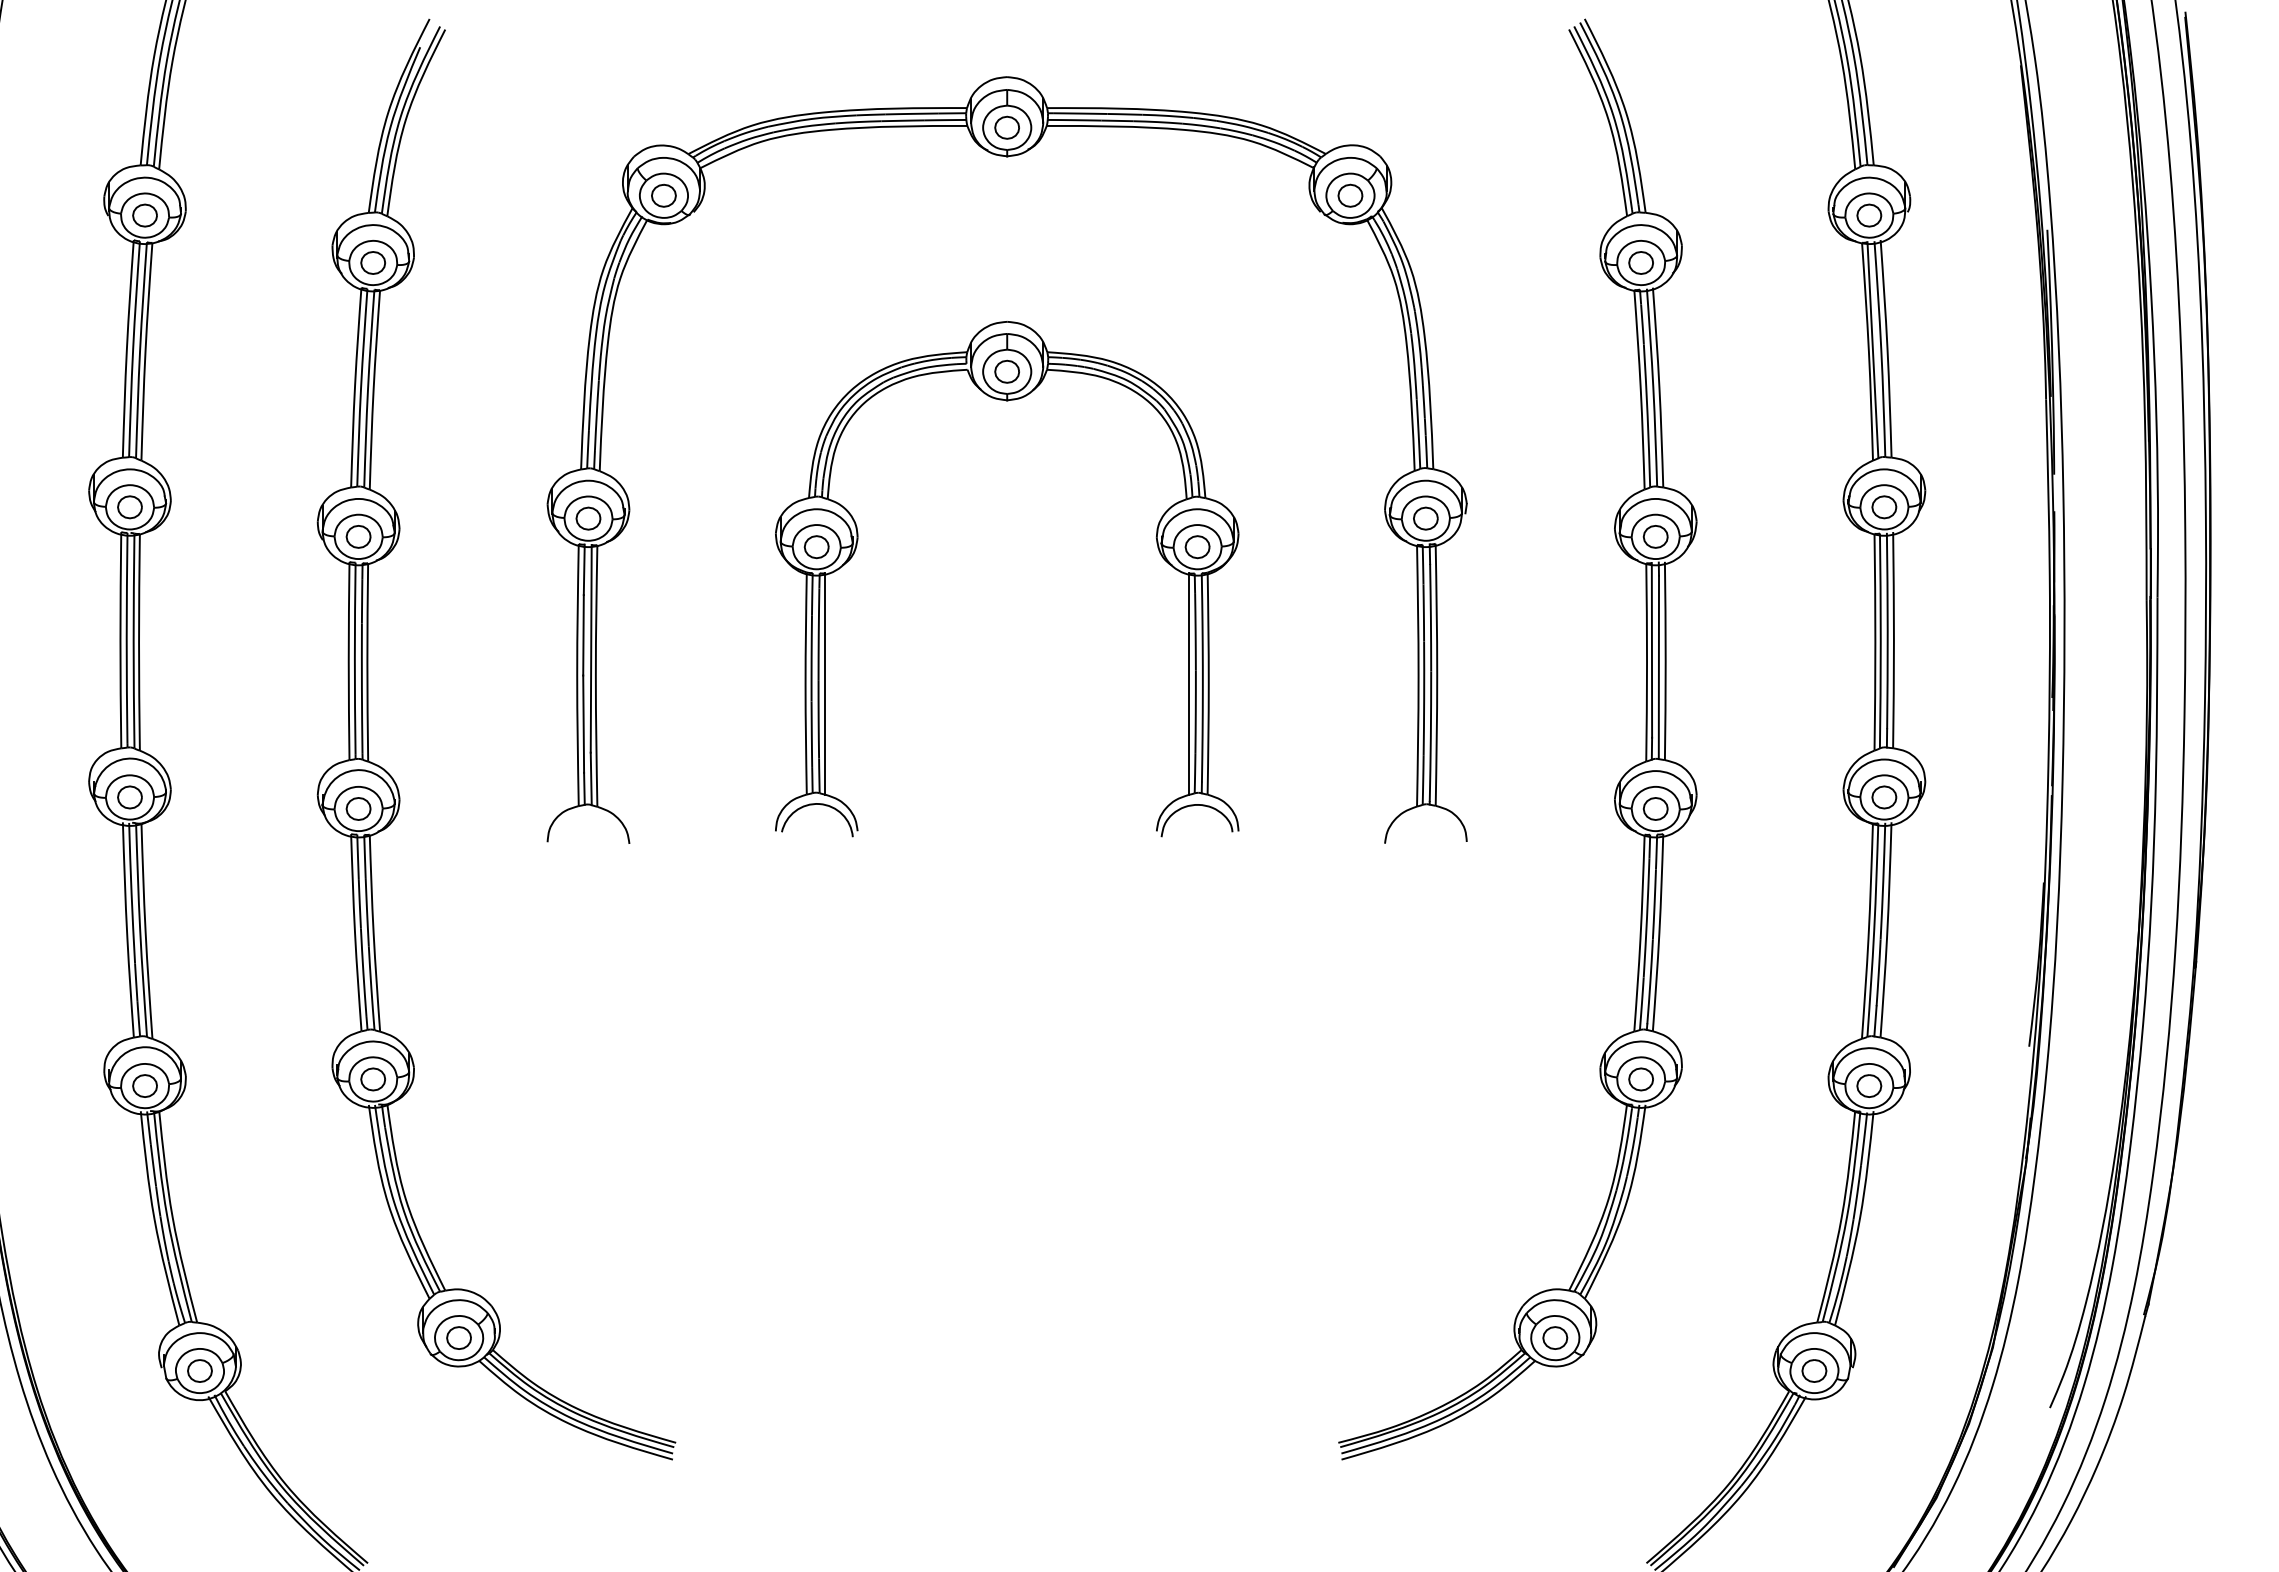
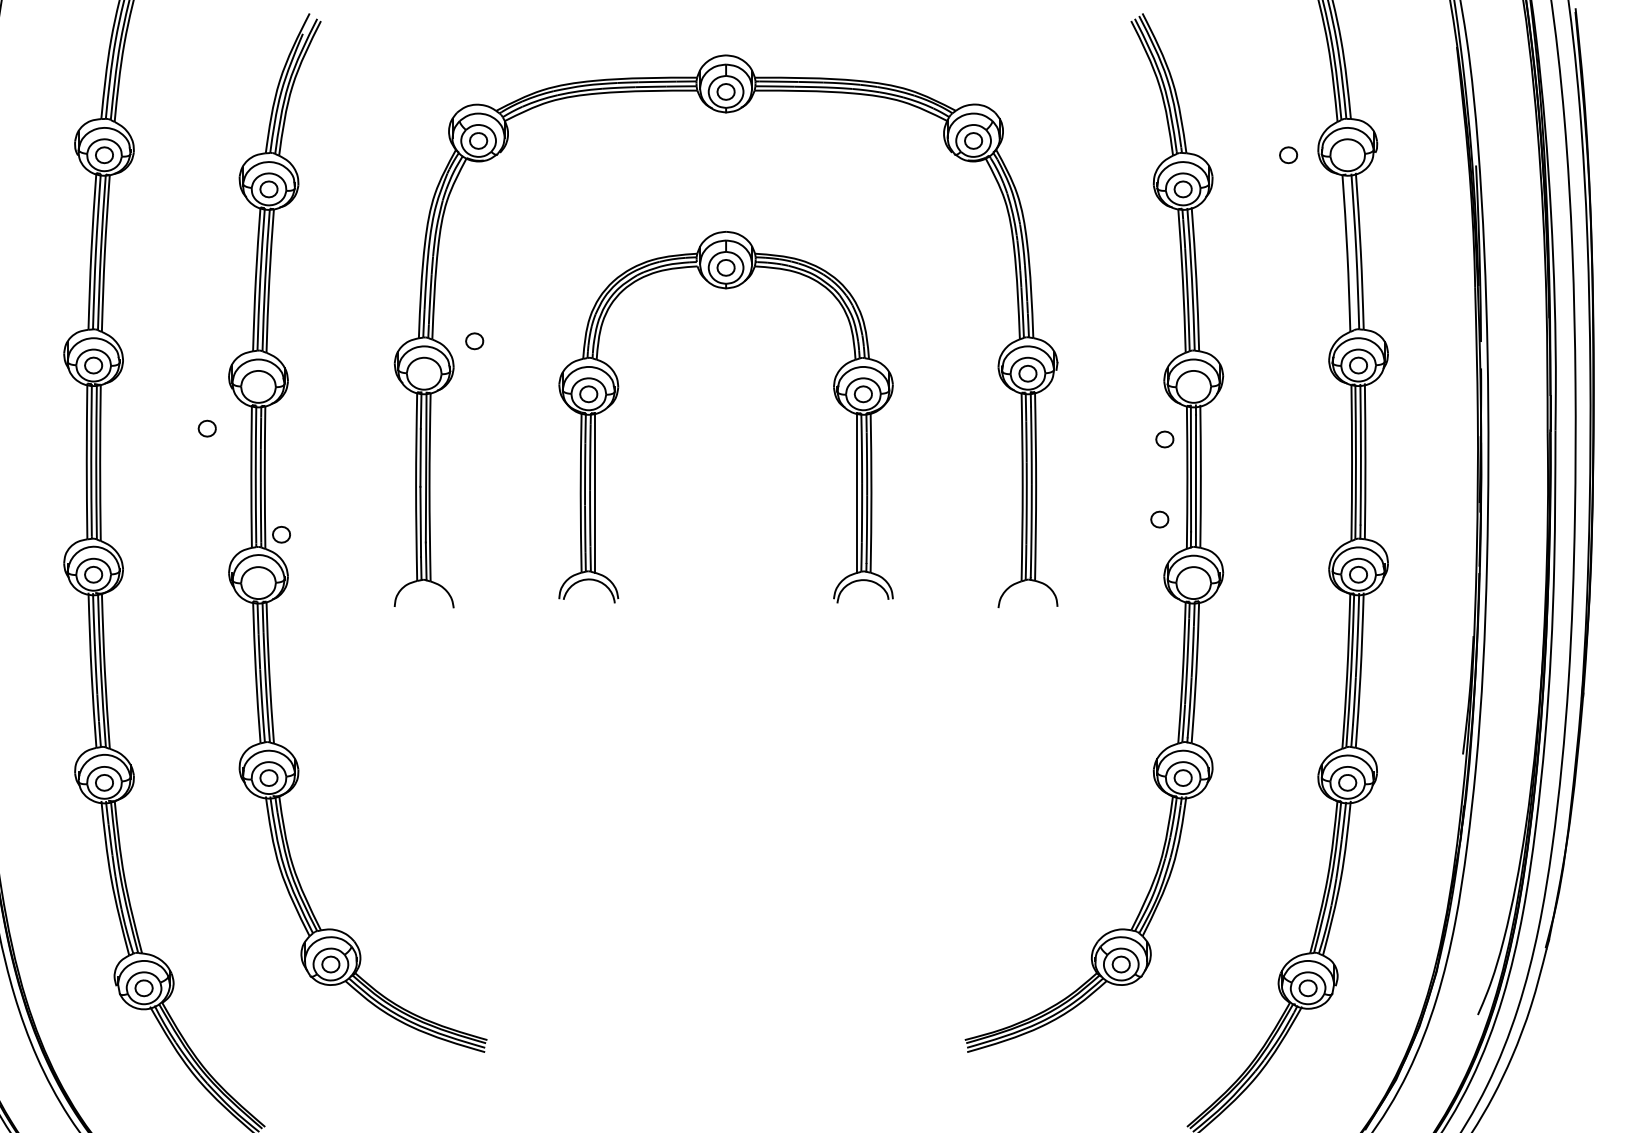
part: (1869, 215) -> (1288, 155), moved
line: (1872, 350) -> (1349, 252), removed
part: (588, 518) -> (474, 341), moved
part: (358, 536) -> (207, 428), moved
part: (1655, 536) -> (1164, 439), moved
part: (358, 808) -> (281, 534), moved
part: (1655, 808) -> (1159, 519), moved

